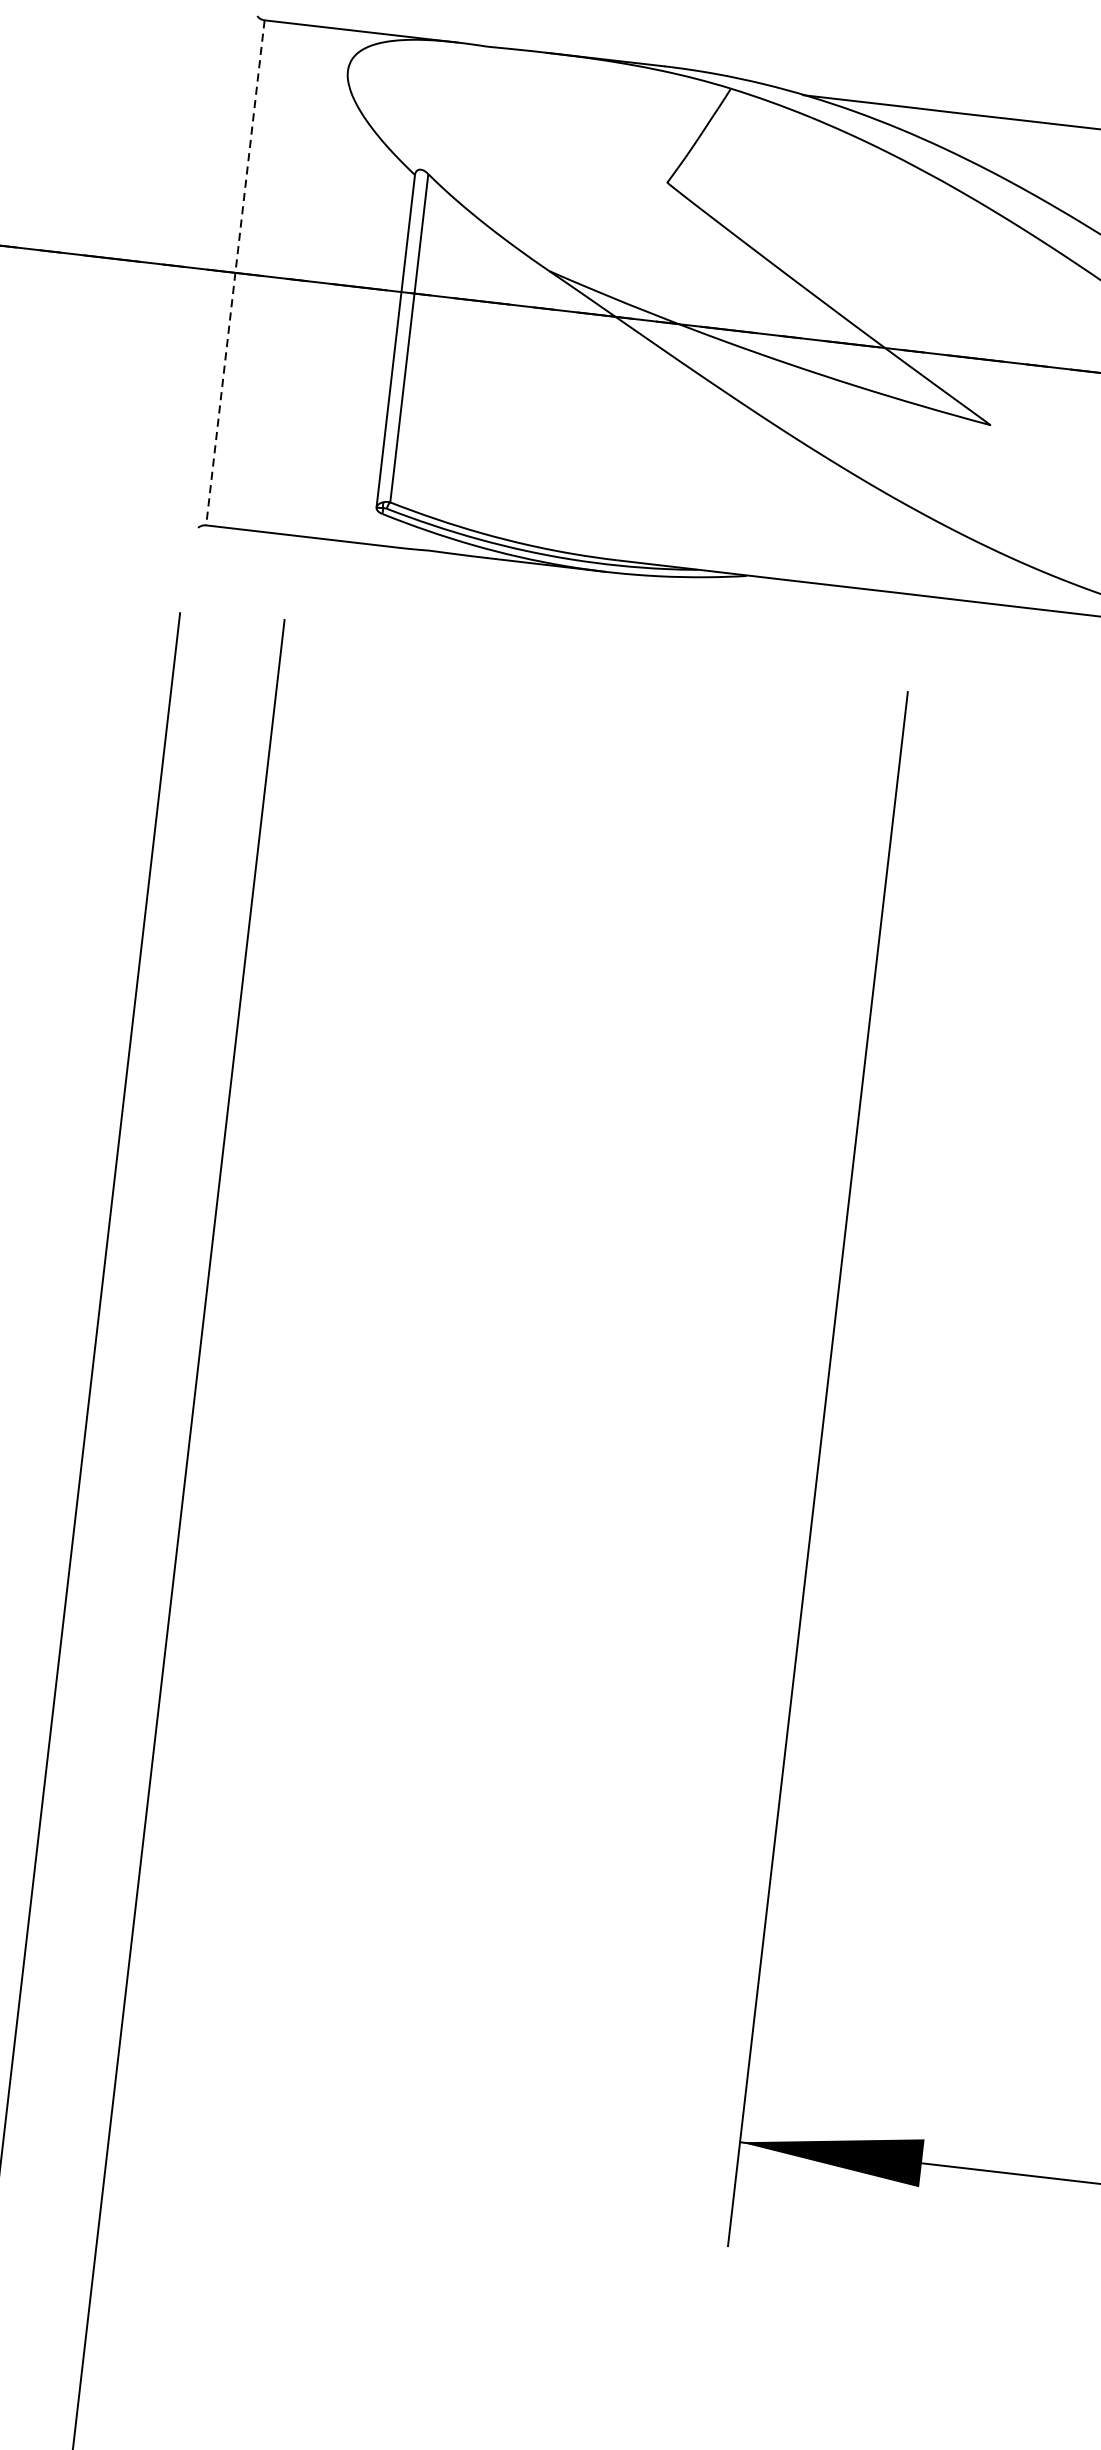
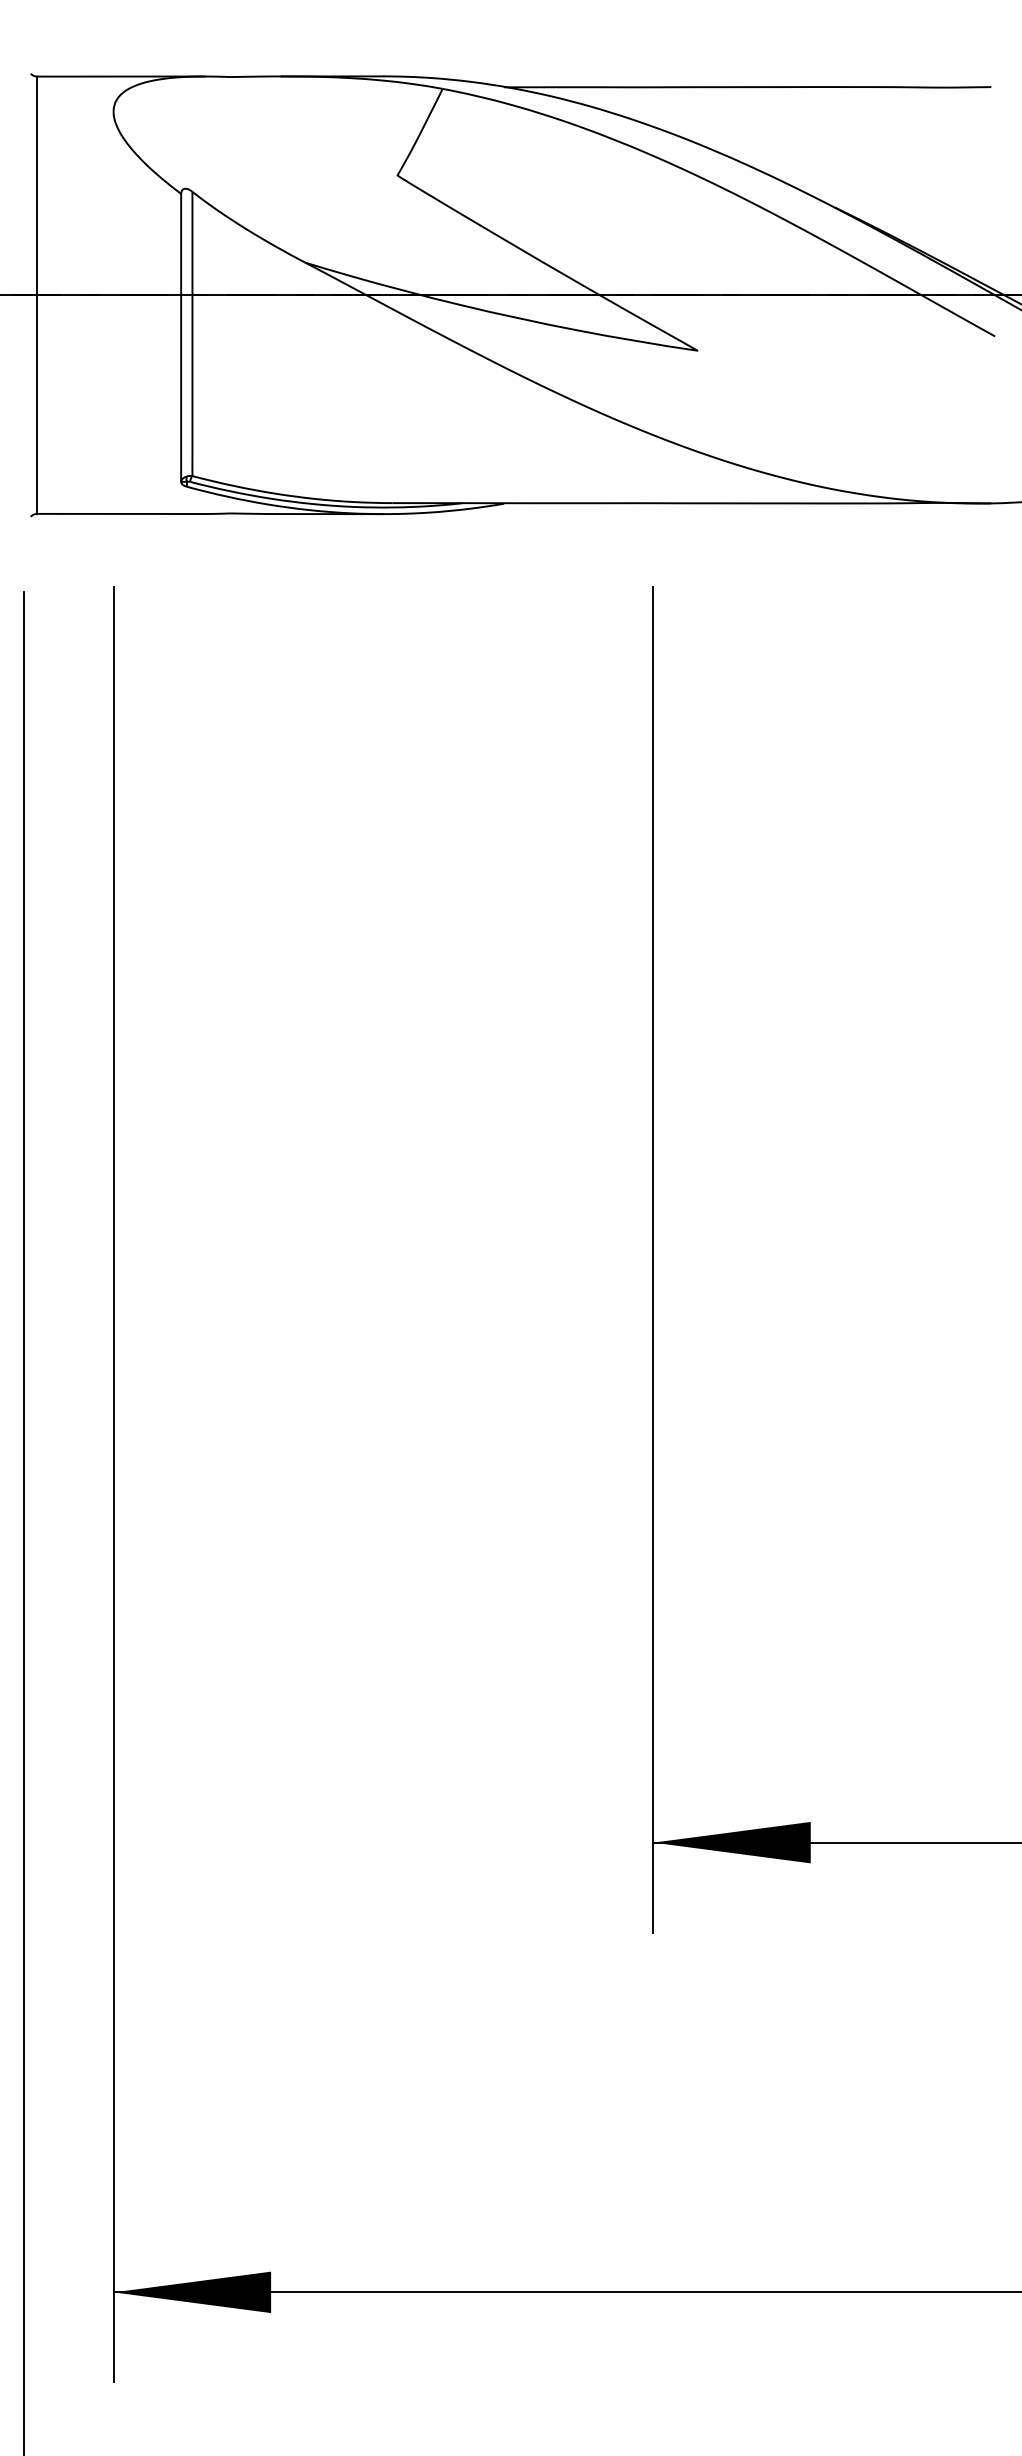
line: (235, 273) -> (37, 295), dashed -> solid

